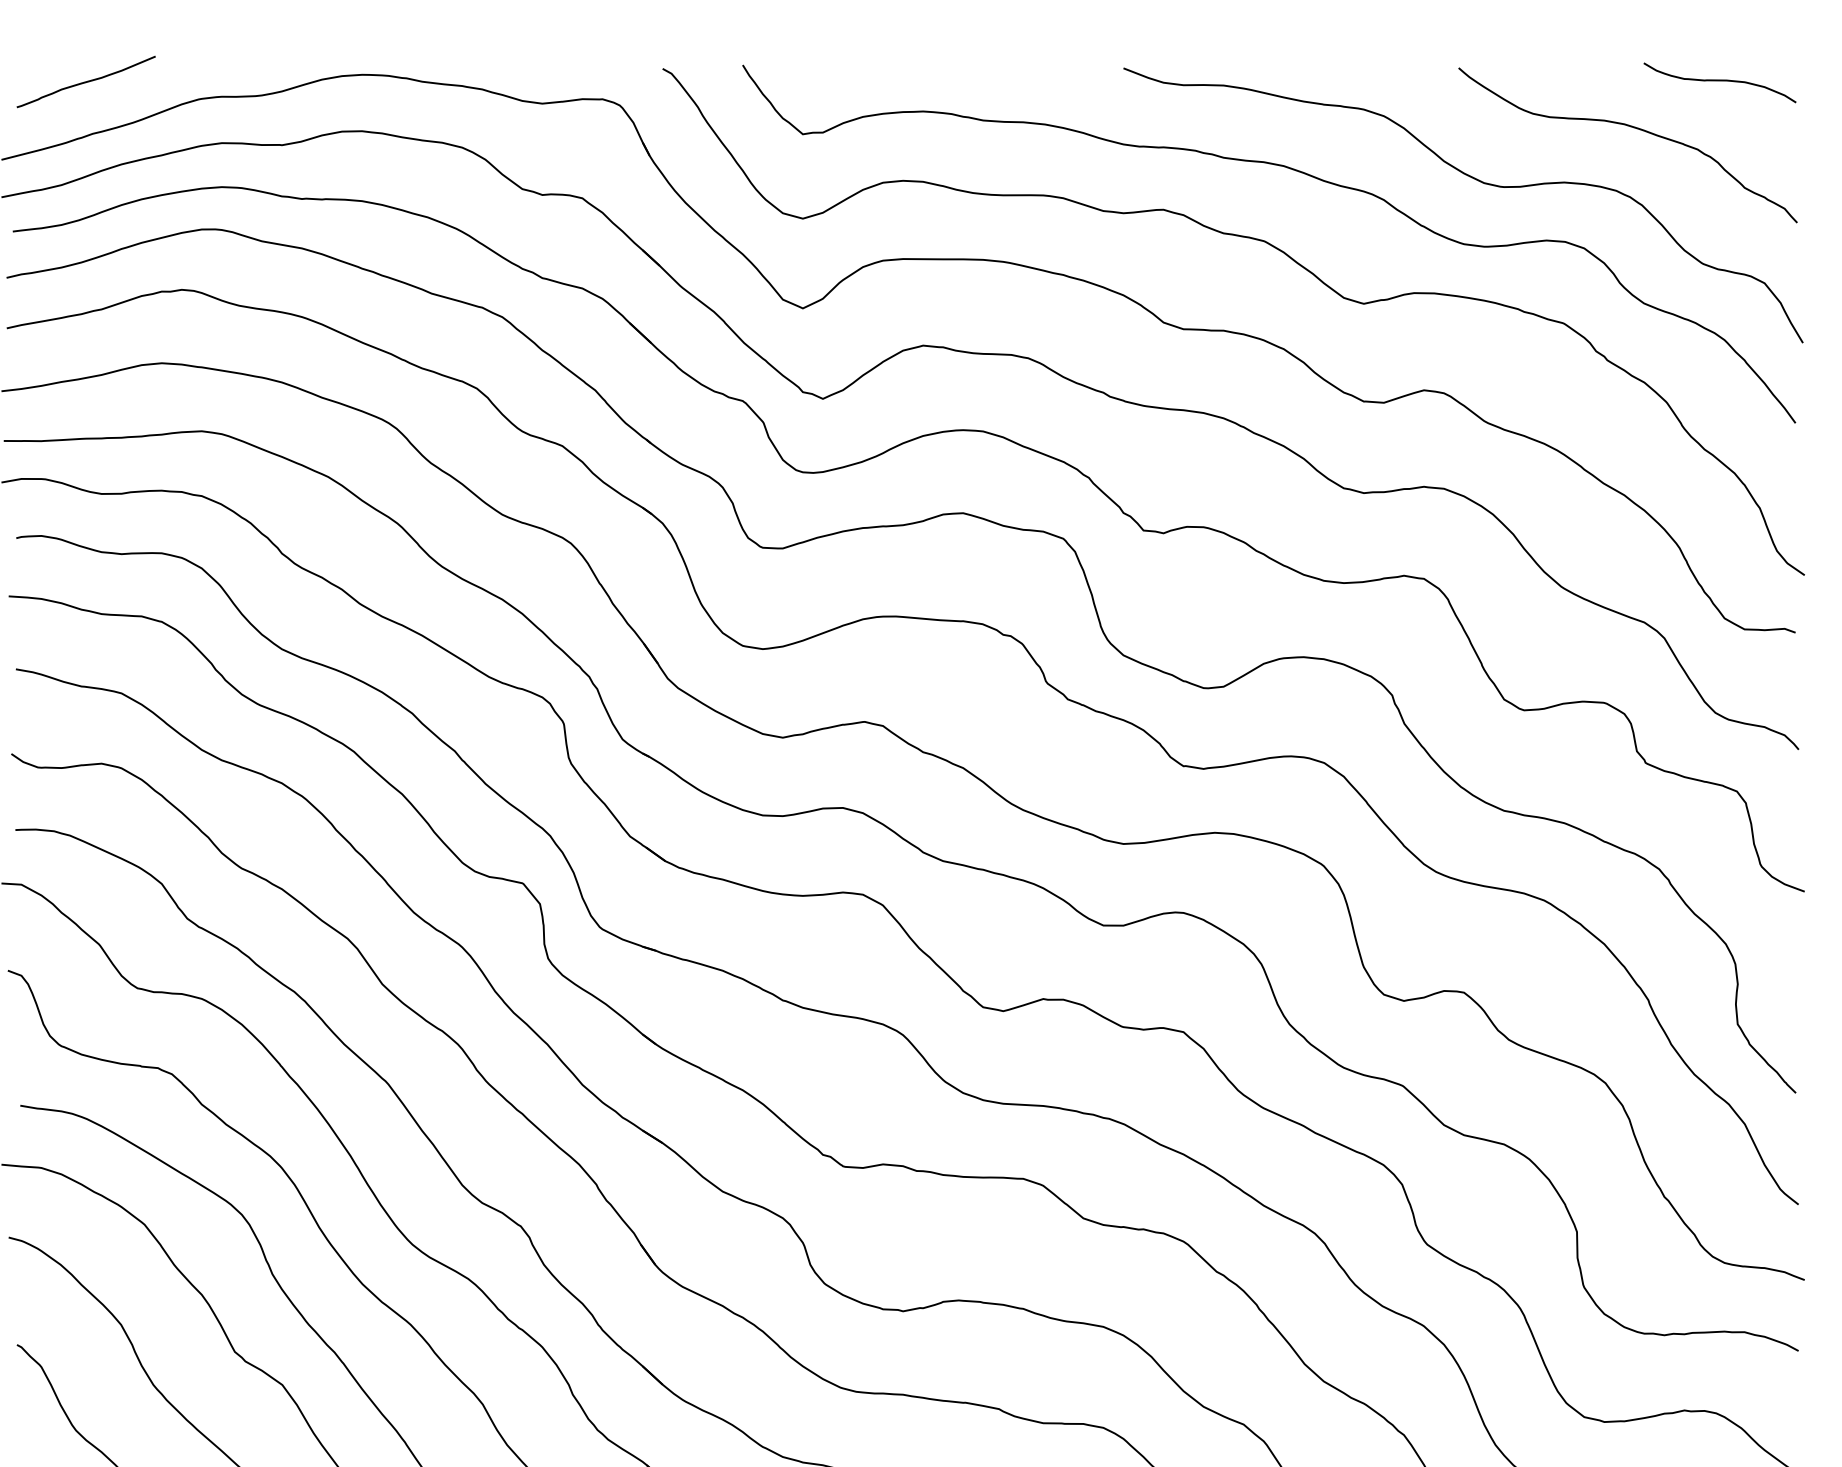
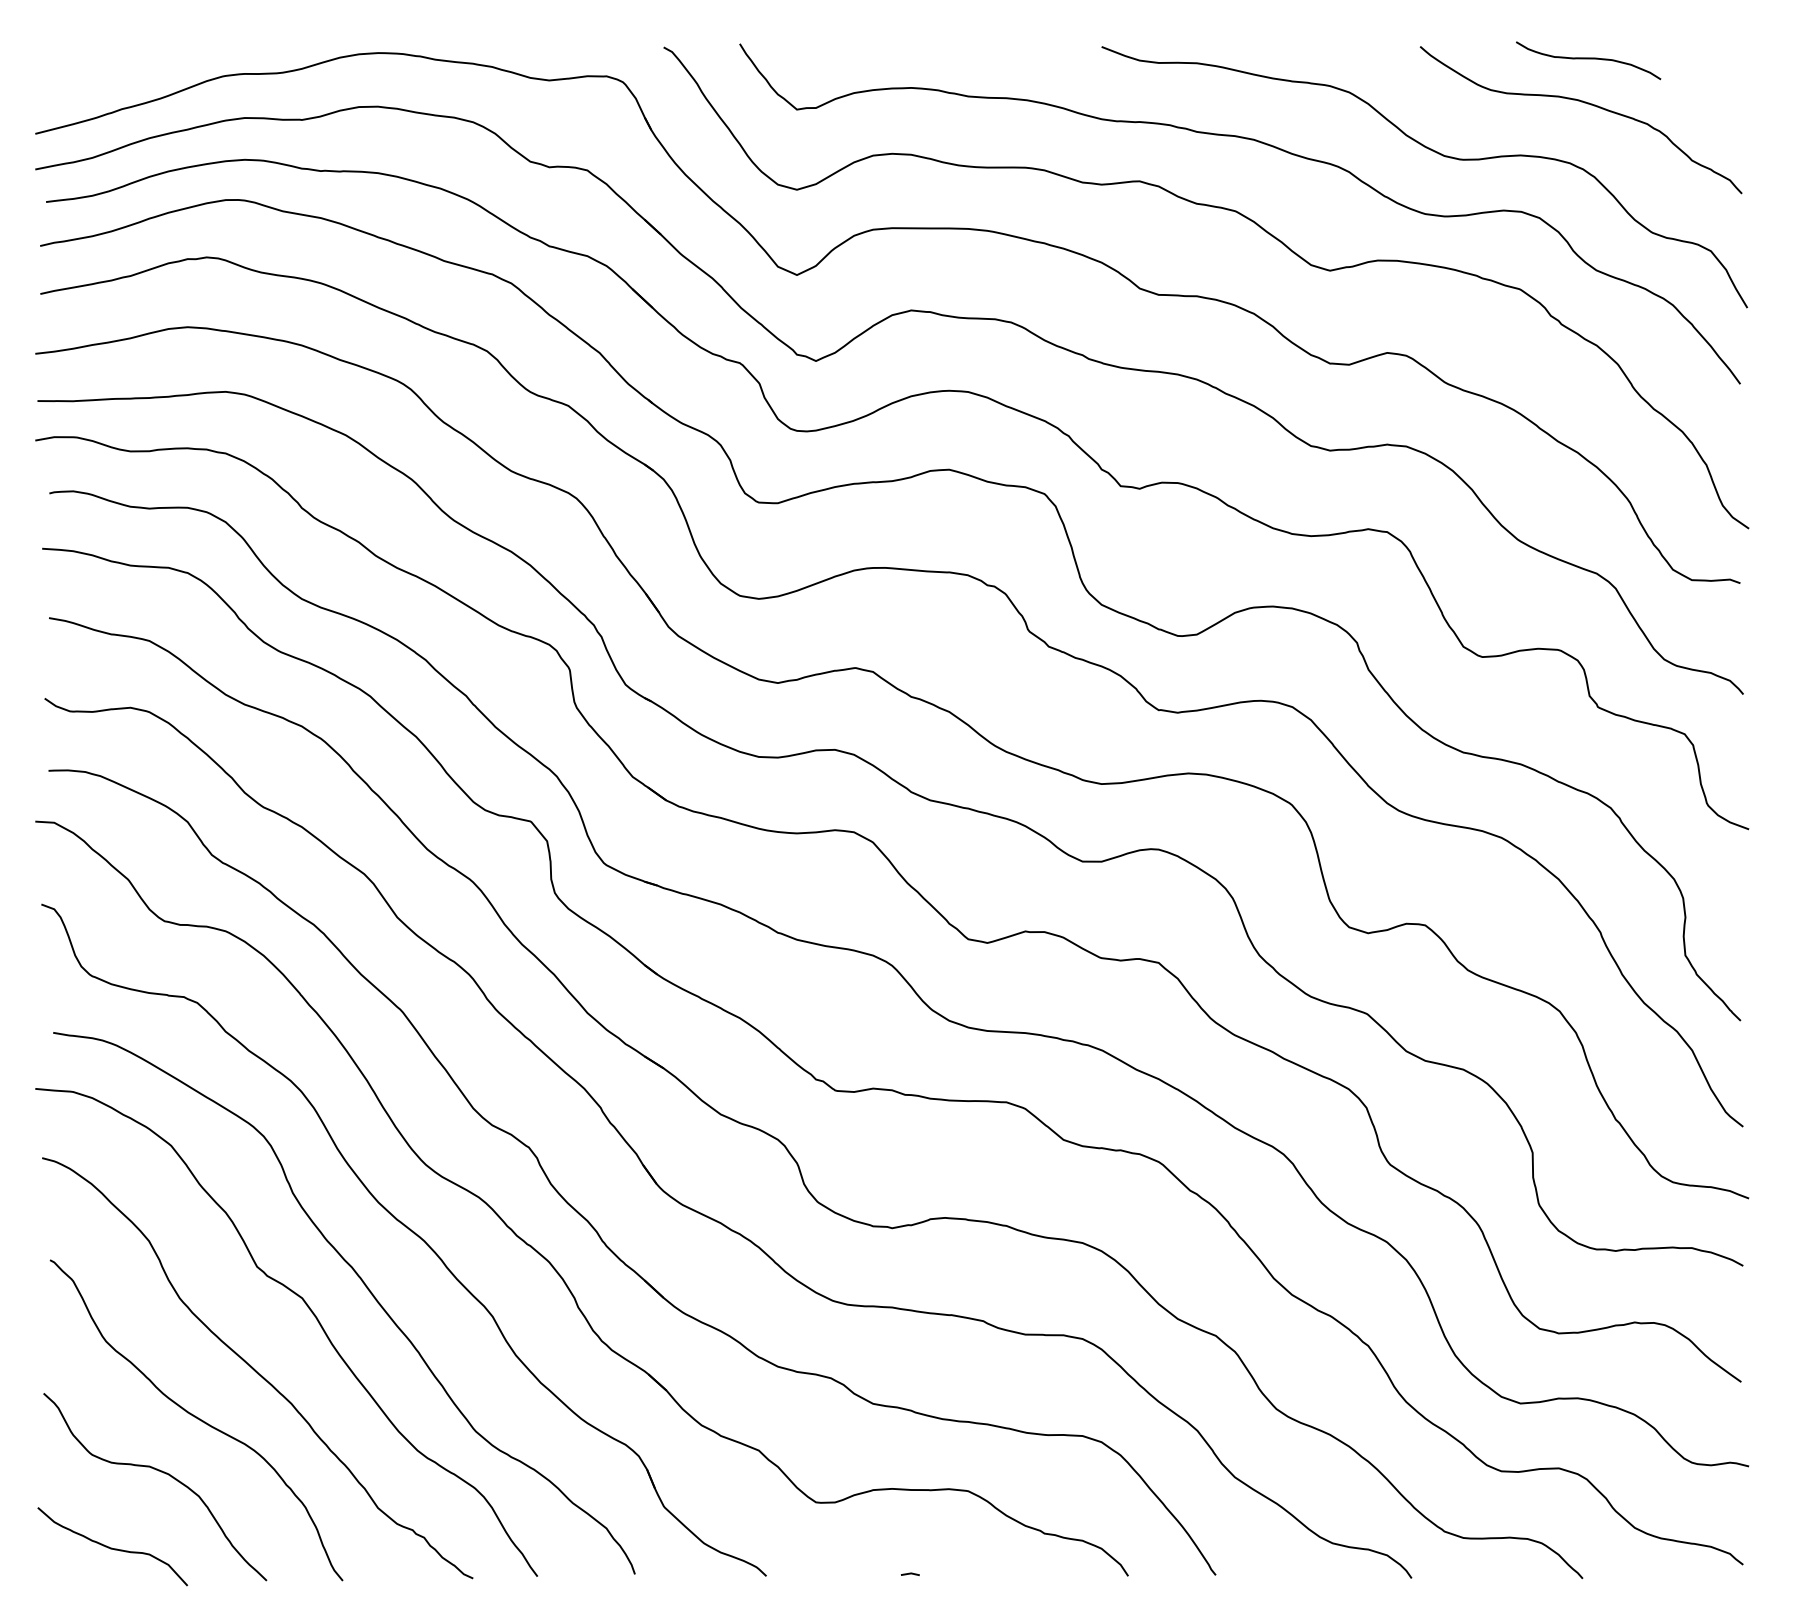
curve: (85, 81) -> (115, 59), removed
curve: (1719, 81) -> (1588, 59), moved

